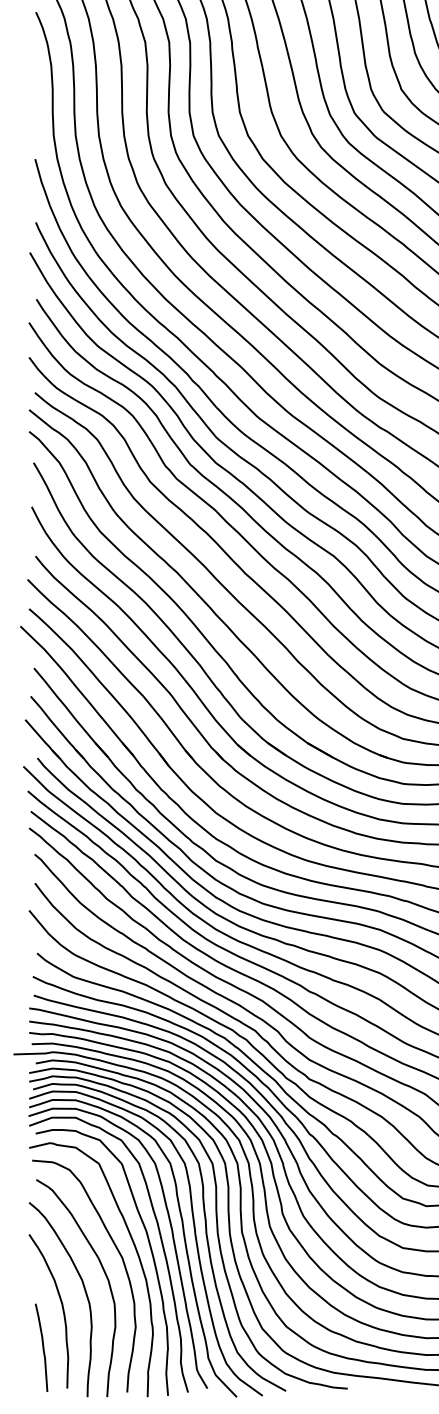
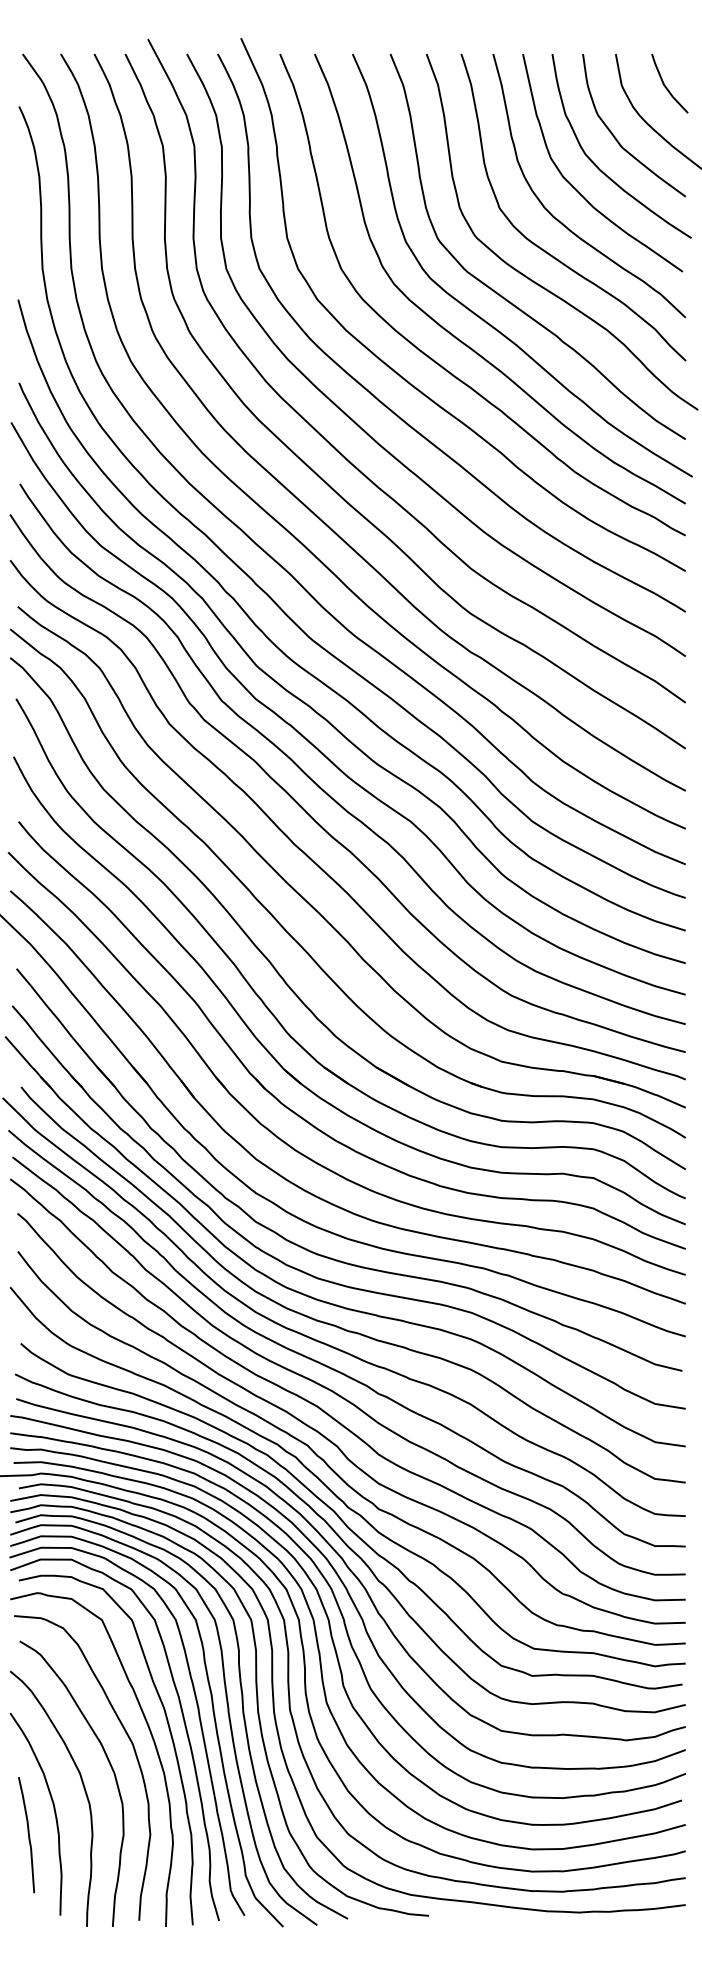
curve: (43, 1348) -> (28, 1835), moved

